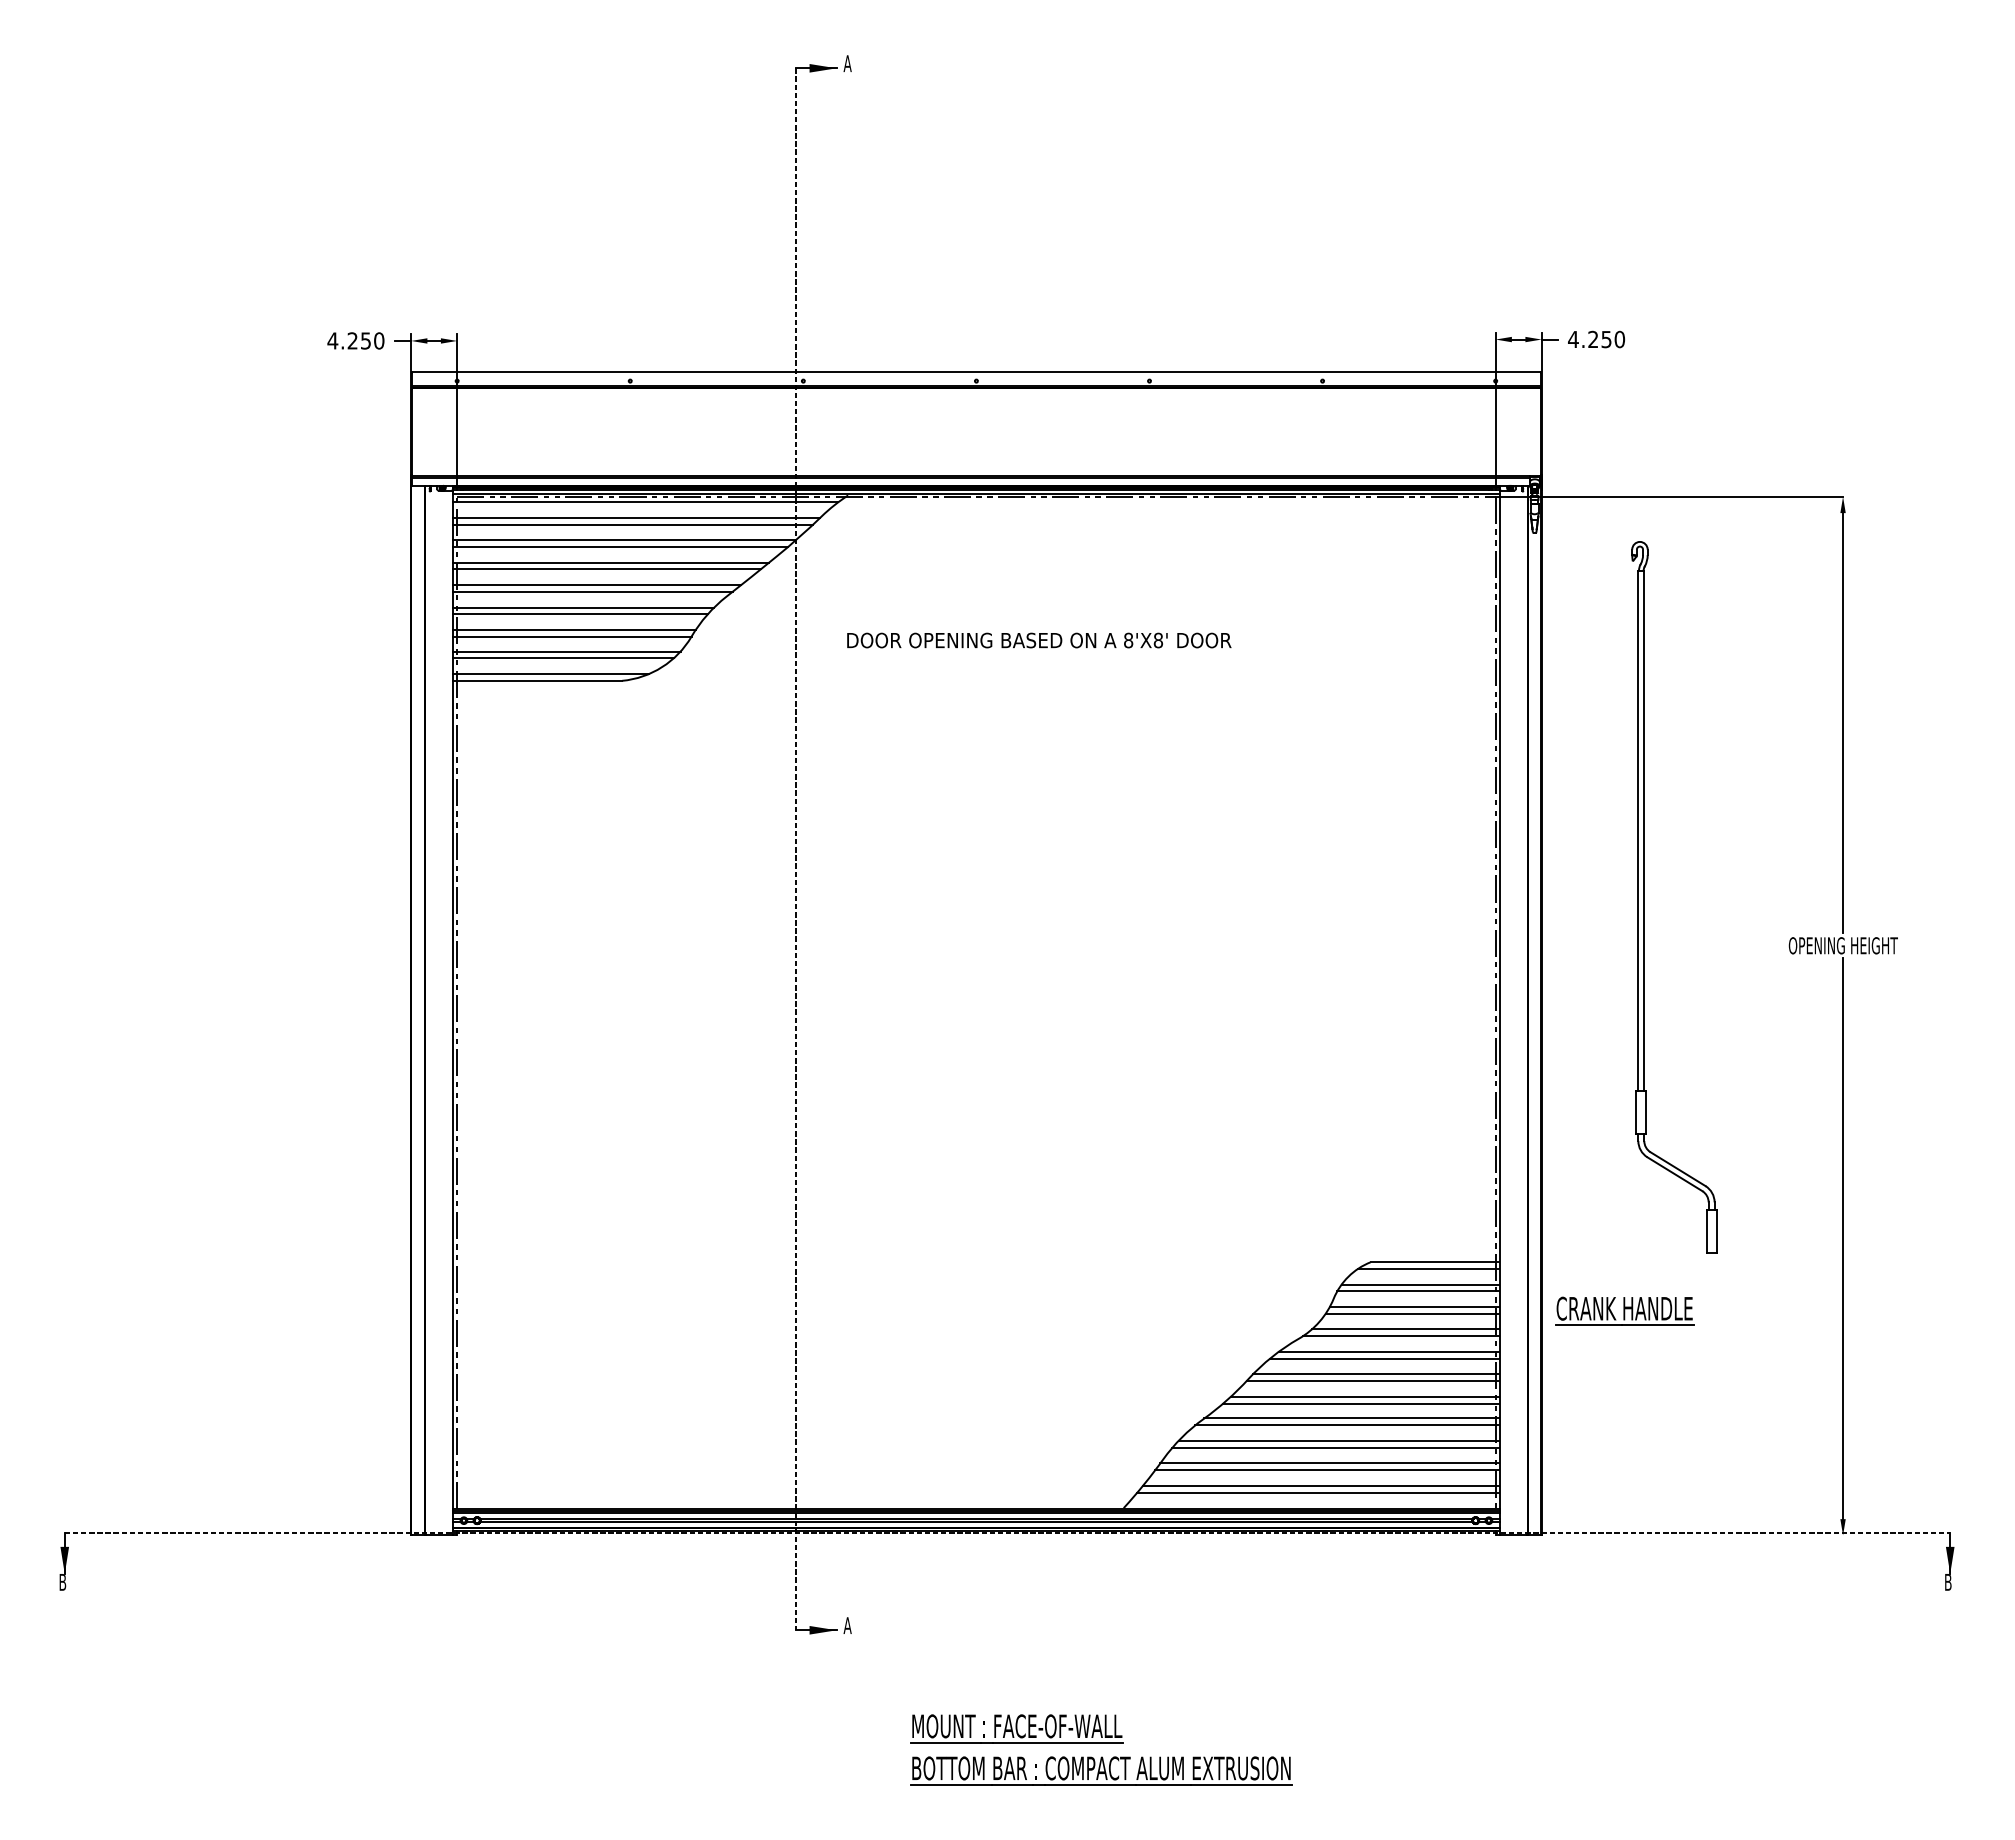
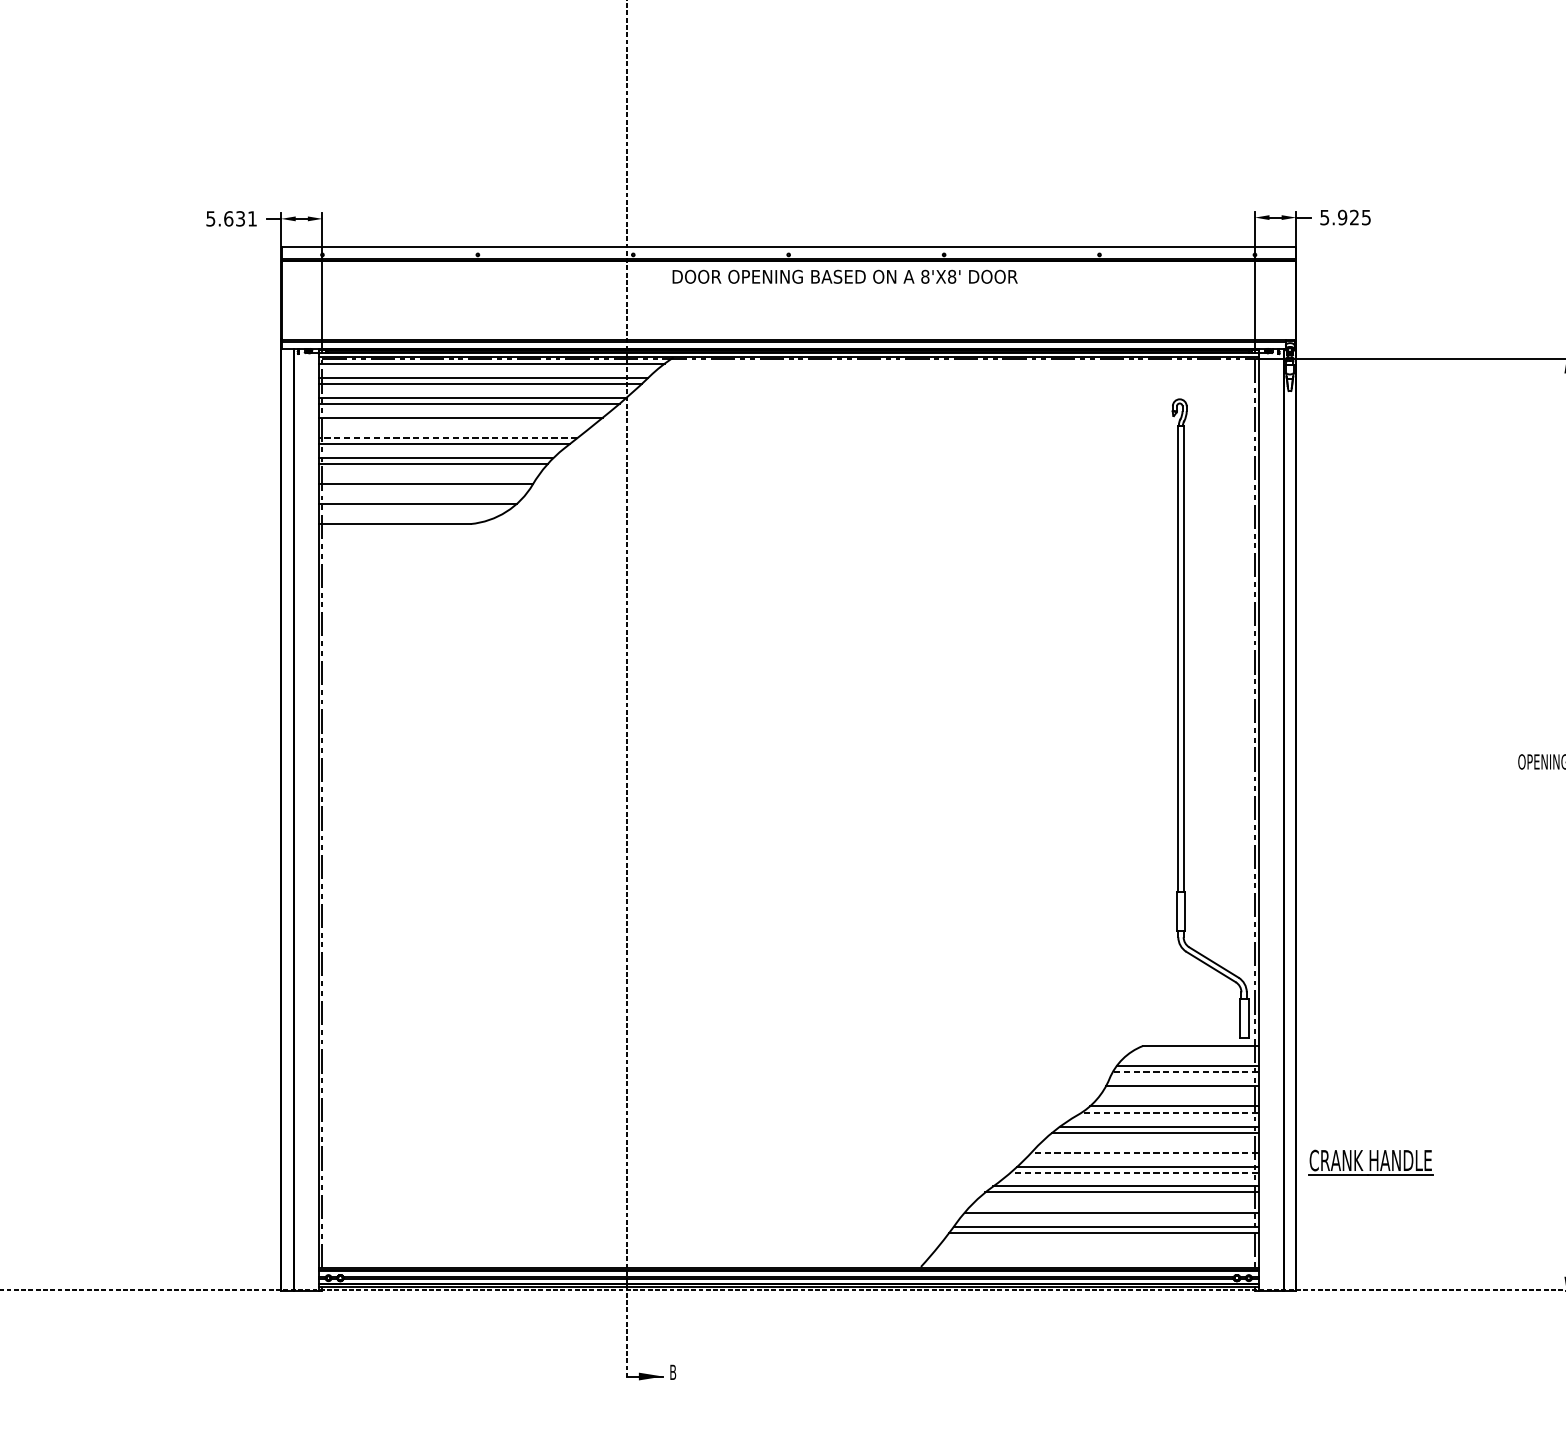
text: (1596, 339) -> (1345, 217), 4.250 -> 5.925
text: (355, 340) -> (231, 218), 4.250 -> 5.631
line: (606, 569) -> (456, 424), removed
line: (596, 585) -> (447, 438), solid -> dashed
line: (574, 629) -> (427, 477), removed
text: (1039, 640) -> (845, 276), moved
line: (566, 651) -> (420, 497), removed
line: (550, 674) -> (406, 518), removed
part: (1644, 897) -> (1183, 718), moved
line: (1428, 1269) -> (1194, 1052), removed
line: (1417, 1291) -> (1184, 1072), solid -> dashed
part: (1624, 1310) -> (1370, 1162), moved
line: (1412, 1313) -> (1180, 1092), removed
line: (1400, 1336) -> (1169, 1112), solid -> dashed
line: (1375, 1374) -> (1147, 1146), removed
line: (1372, 1381) -> (1144, 1153), solid -> dashed
line: (1360, 1403) -> (1133, 1172), solid -> dashed
line: (1338, 1440) -> (1113, 1206), removed
line: (1321, 1485) -> (1098, 1246), removed
line: (1318, 1492) -> (1095, 1252), removed
text: (847, 1625) -> (672, 1372), A -> B

